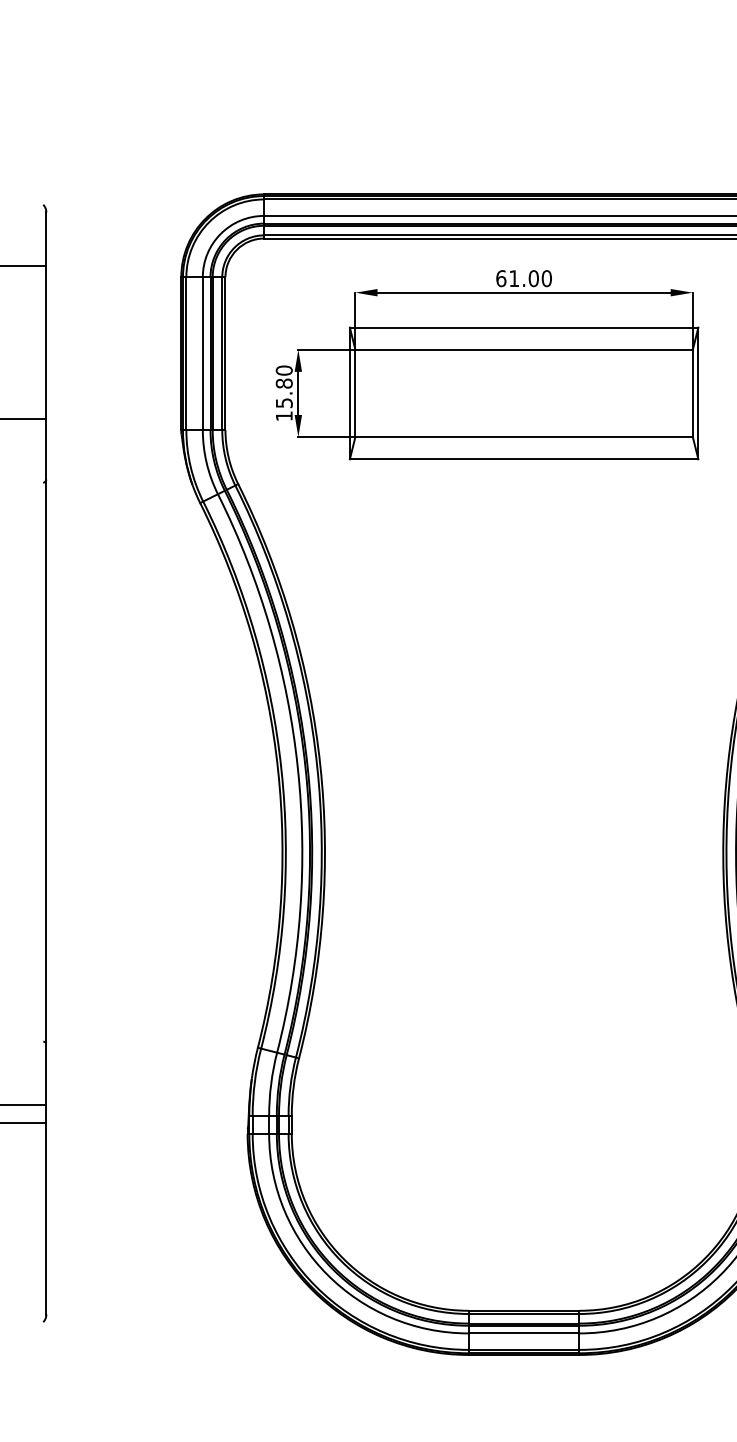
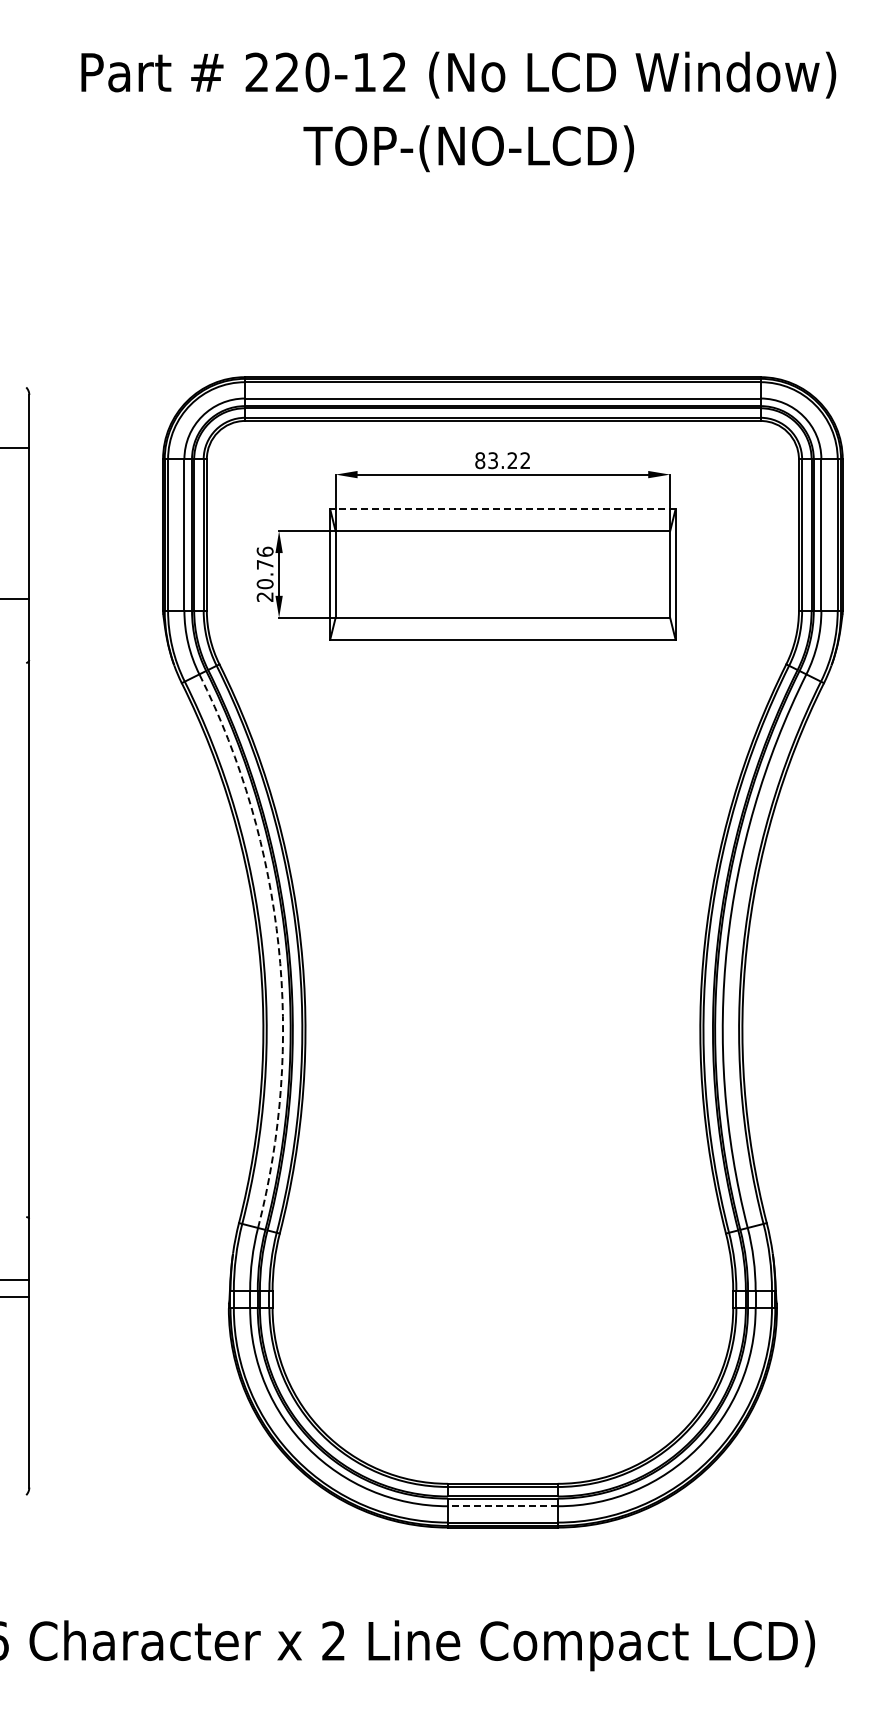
text: (523, 278) -> (502, 460), 61.00 -> 83.22
line: (523, 327) -> (502, 509), solid -> dashed
text: (283, 392) -> (264, 573), 15.80 -> 20.76
arc: (297, 767) -> (278, 945), solid -> dashed
line: (523, 1333) -> (502, 1506), solid -> dashed

